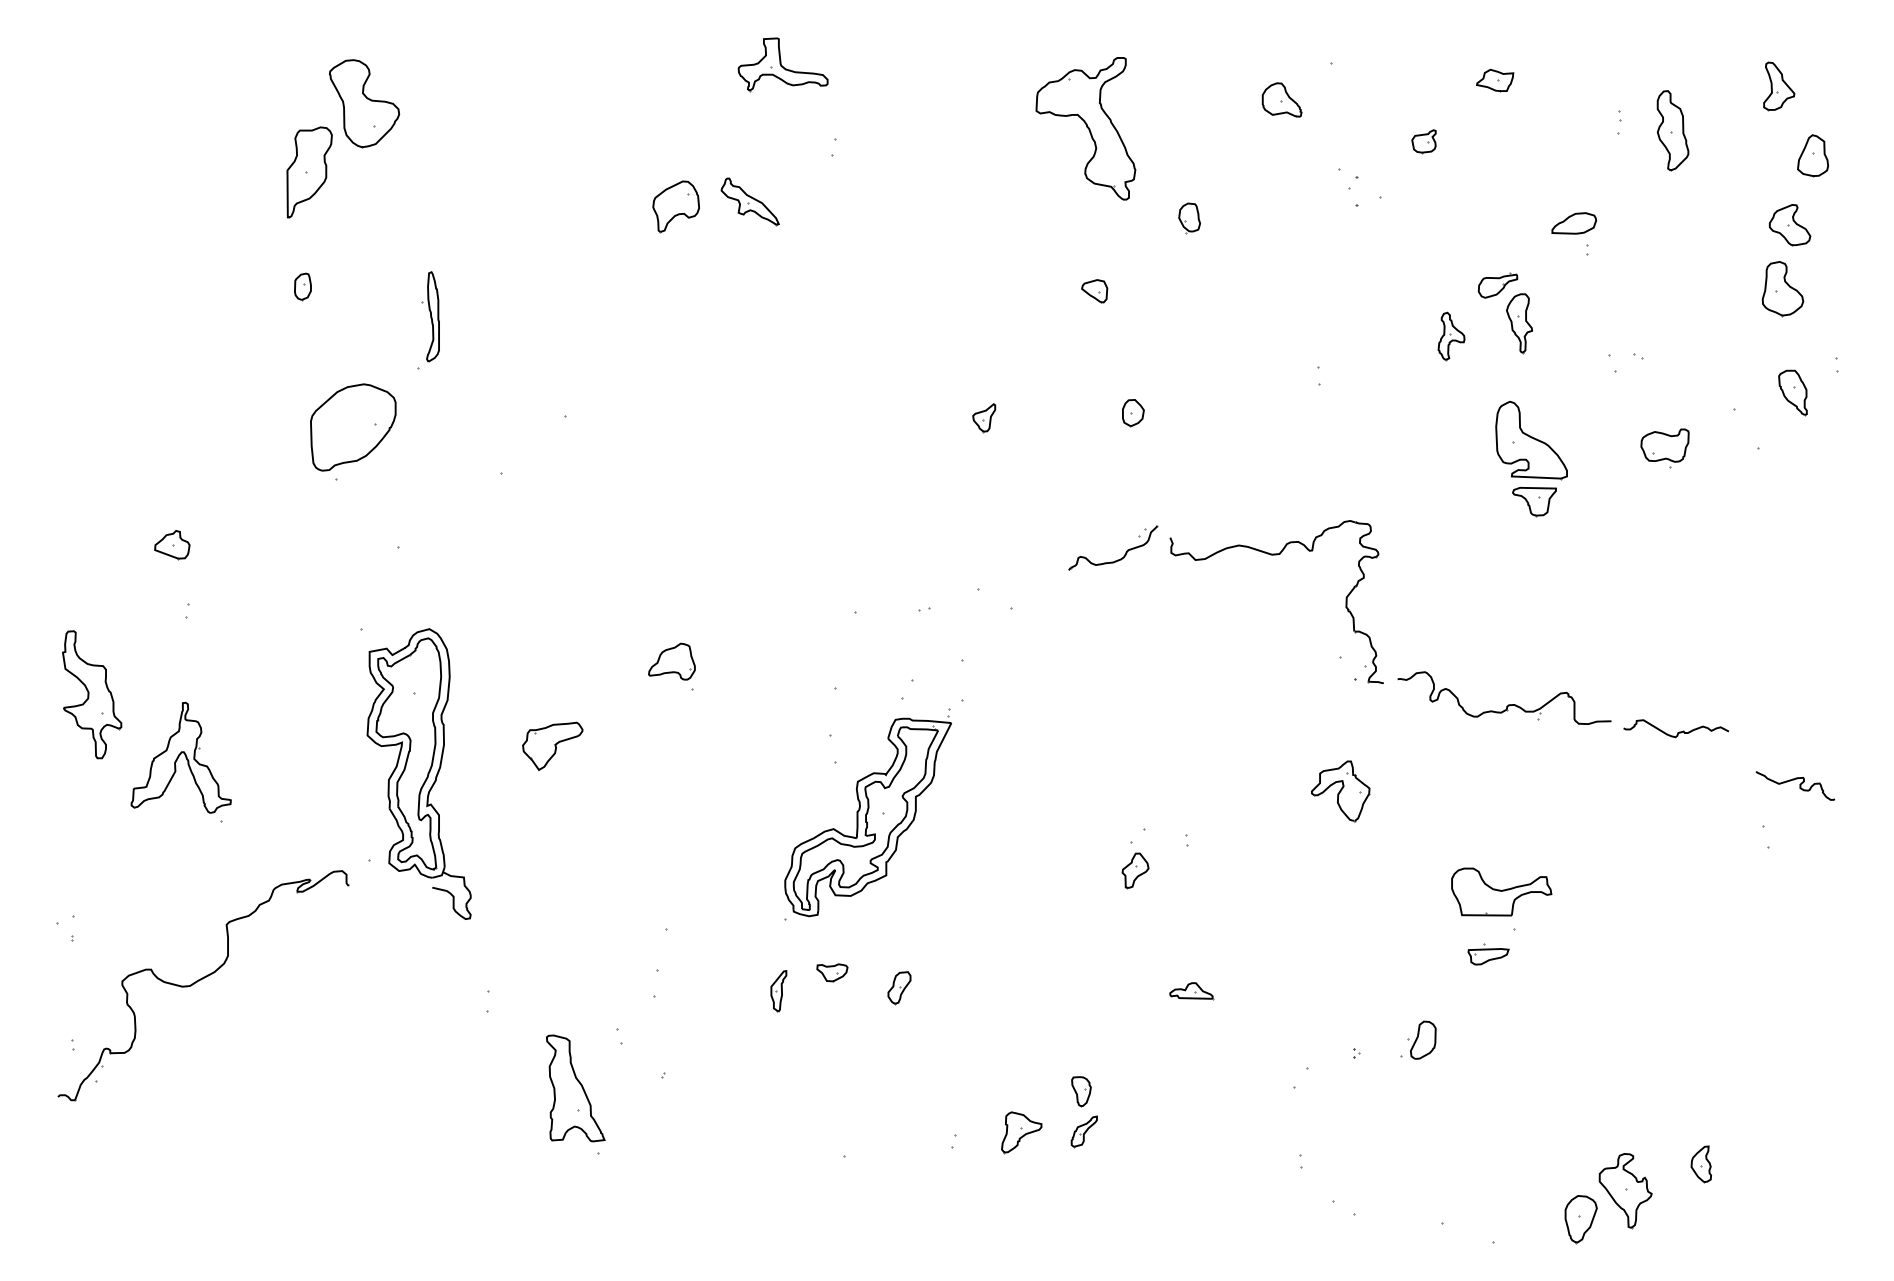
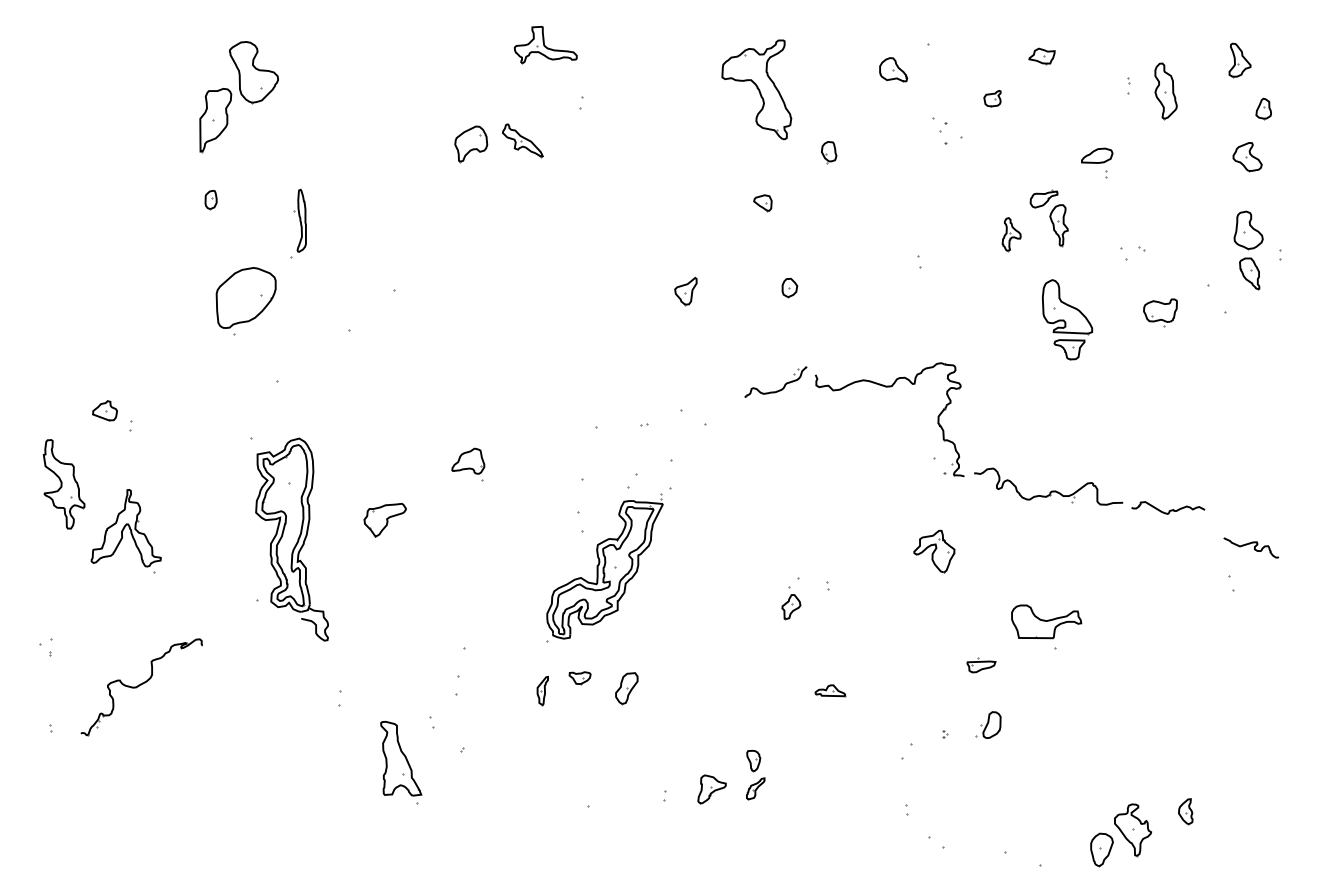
part: (1812, 155) -> (1263, 108), size x0.7
part: (1782, 288) -> (1248, 230), moved
part: (983, 418) -> (685, 291), size x1.4
part: (171, 544) -> (104, 410), moved
part: (1488, 954) -> (981, 665), moved
part: (203, 986) -> (141, 687), size x0.6
part: (898, 987) -> (626, 688), size x1.4

